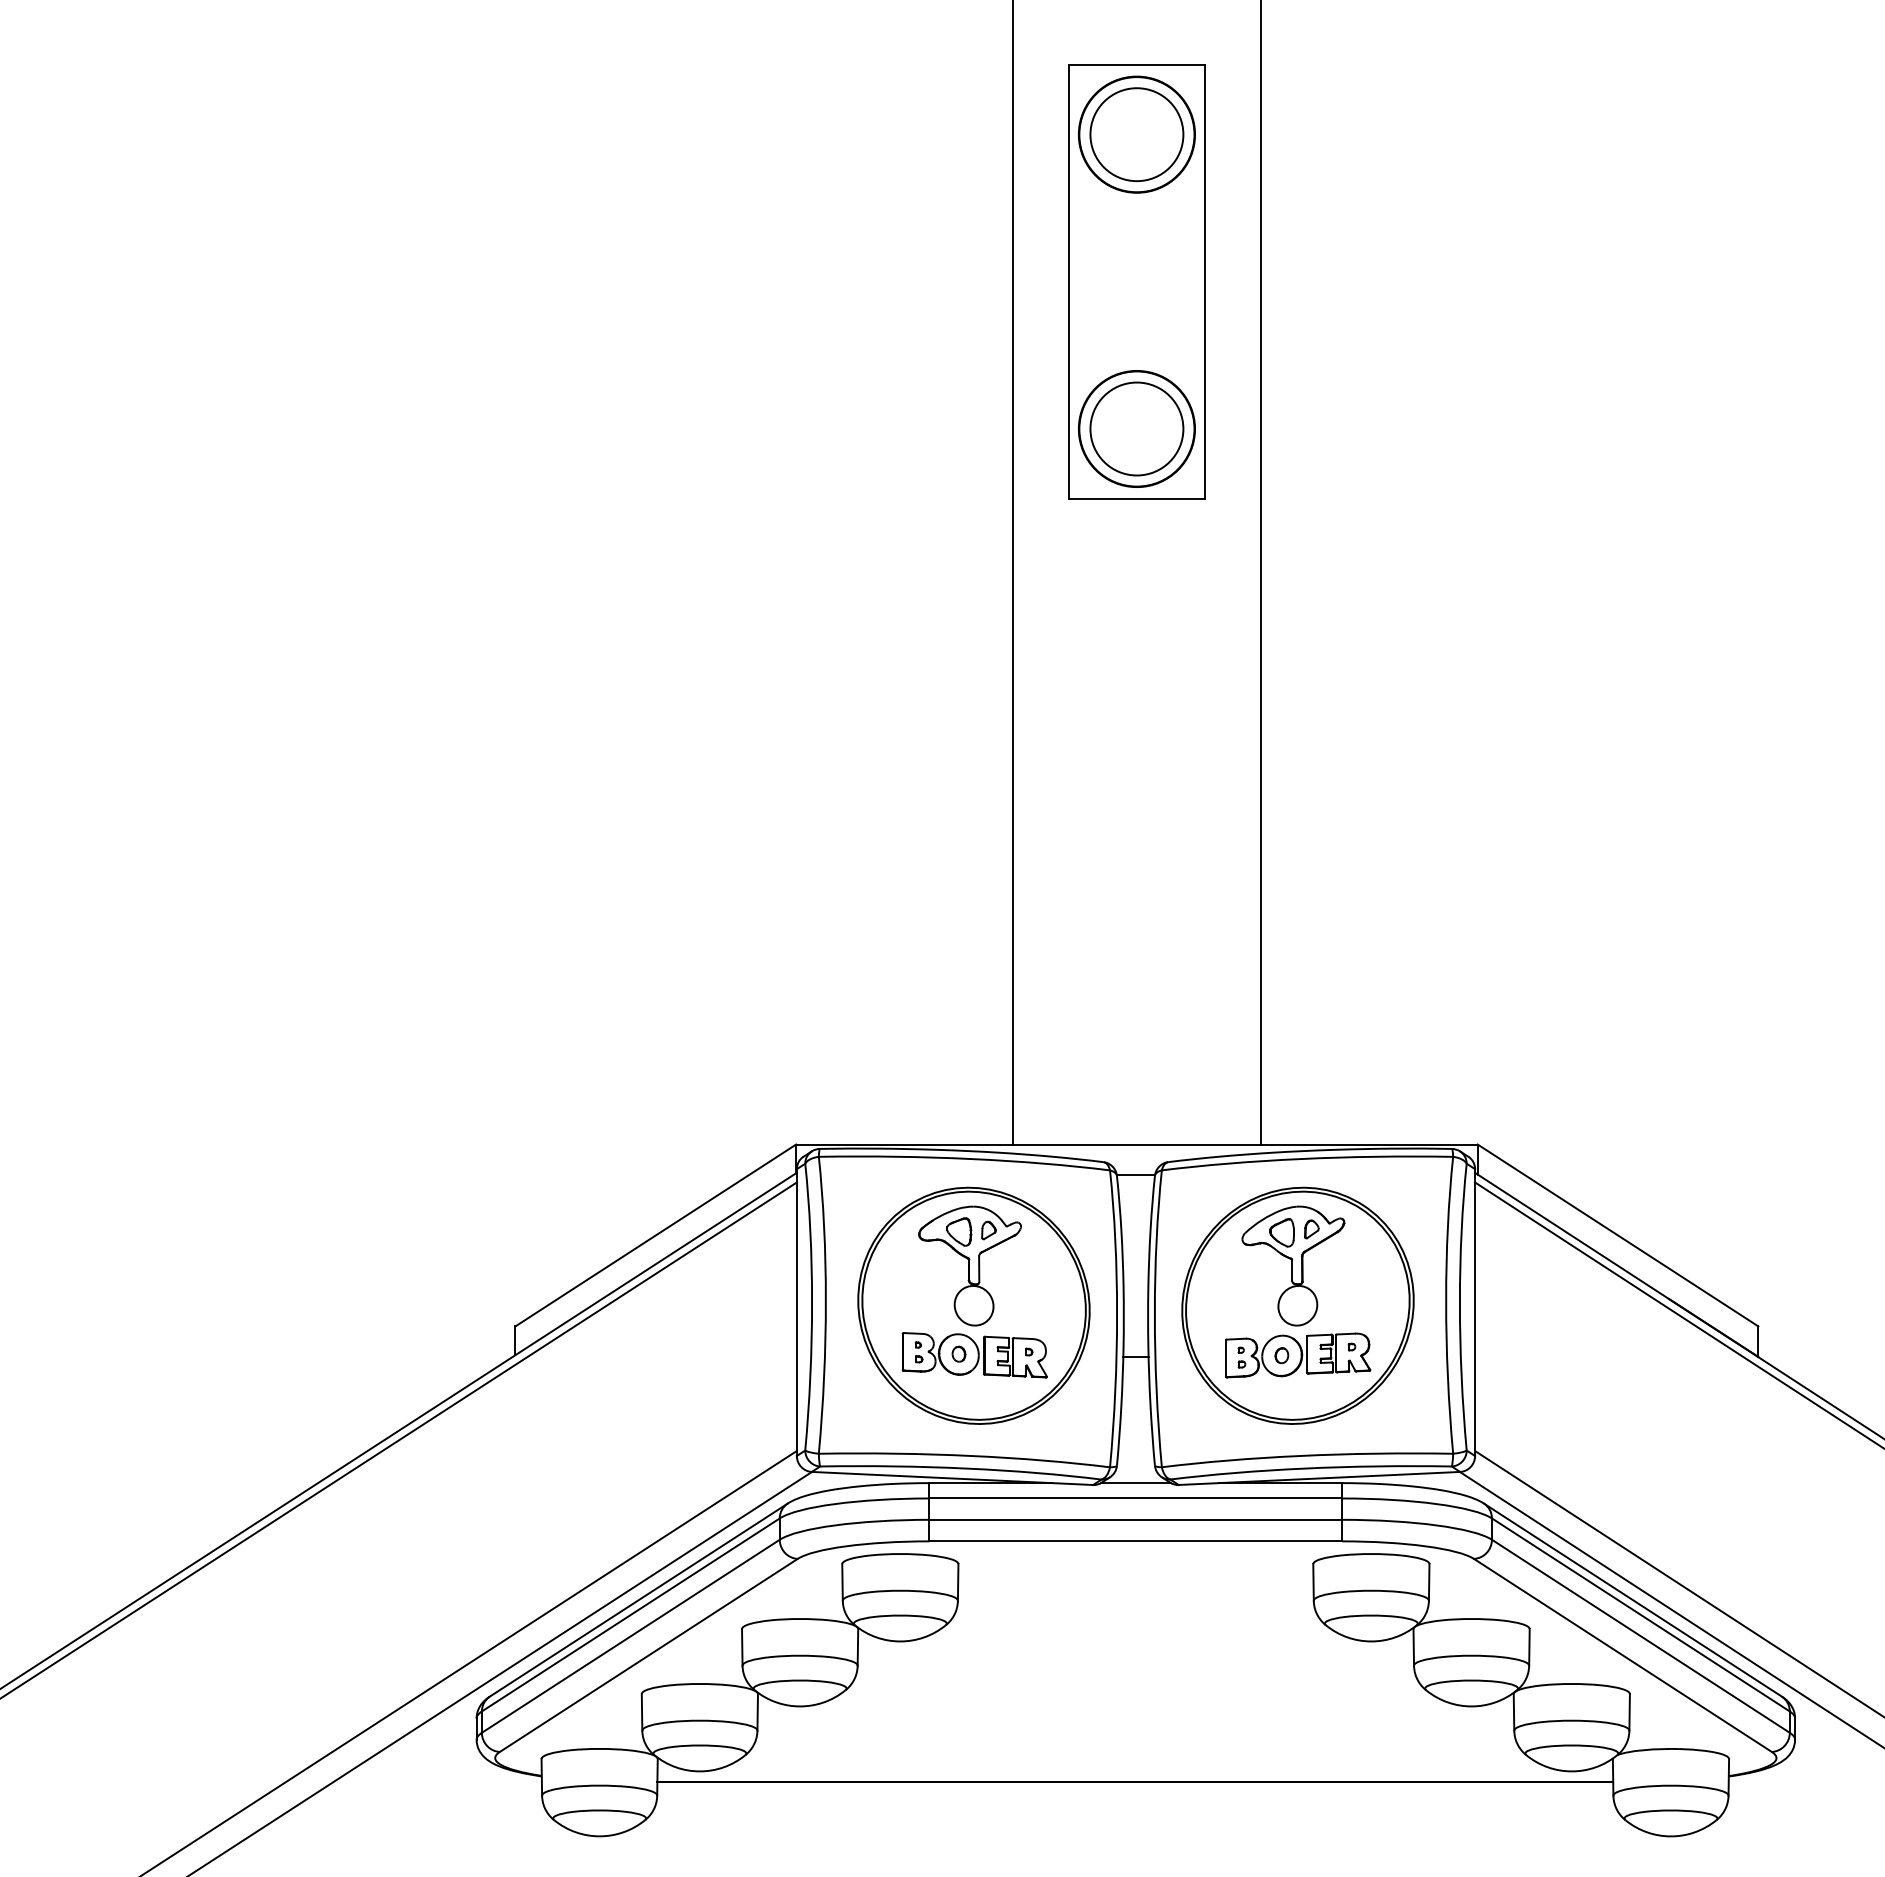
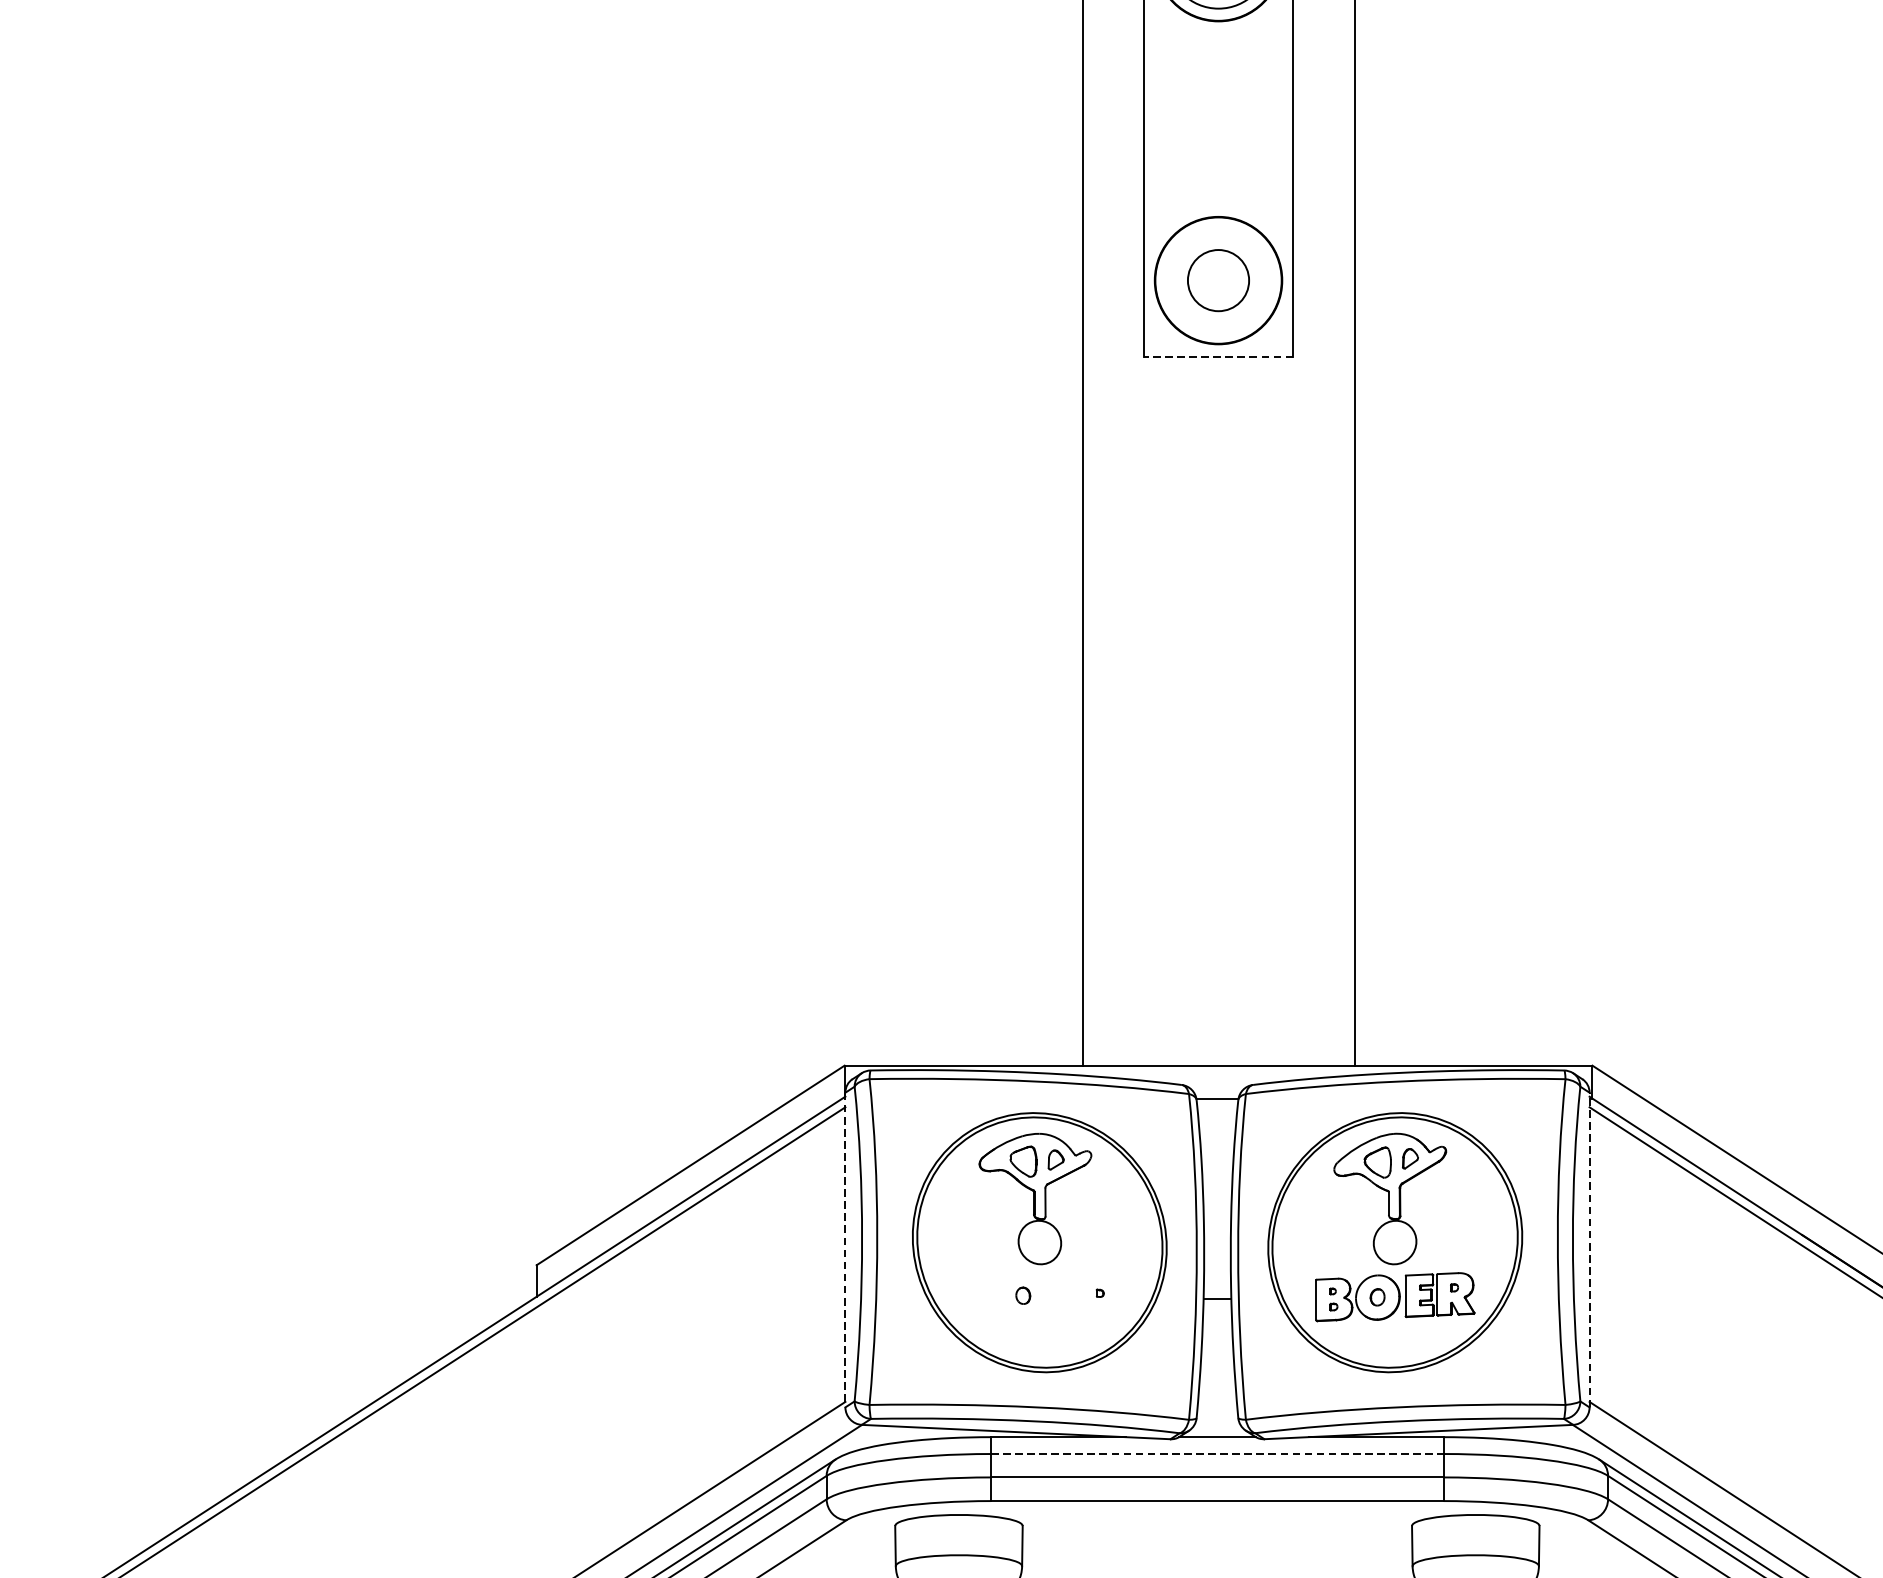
circle: (1136, 428) -> (1218, 280), size x0.6
line: (1136, 498) -> (1218, 356), solid -> dashed
line: (1475, 1312) -> (1590, 1249), solid -> dashed
line: (796, 1313) -> (845, 1251), solid -> dashed
part: (974, 1355) -> (1040, 1297), removed
line: (1136, 1498) -> (1218, 1454), solid -> dashed

